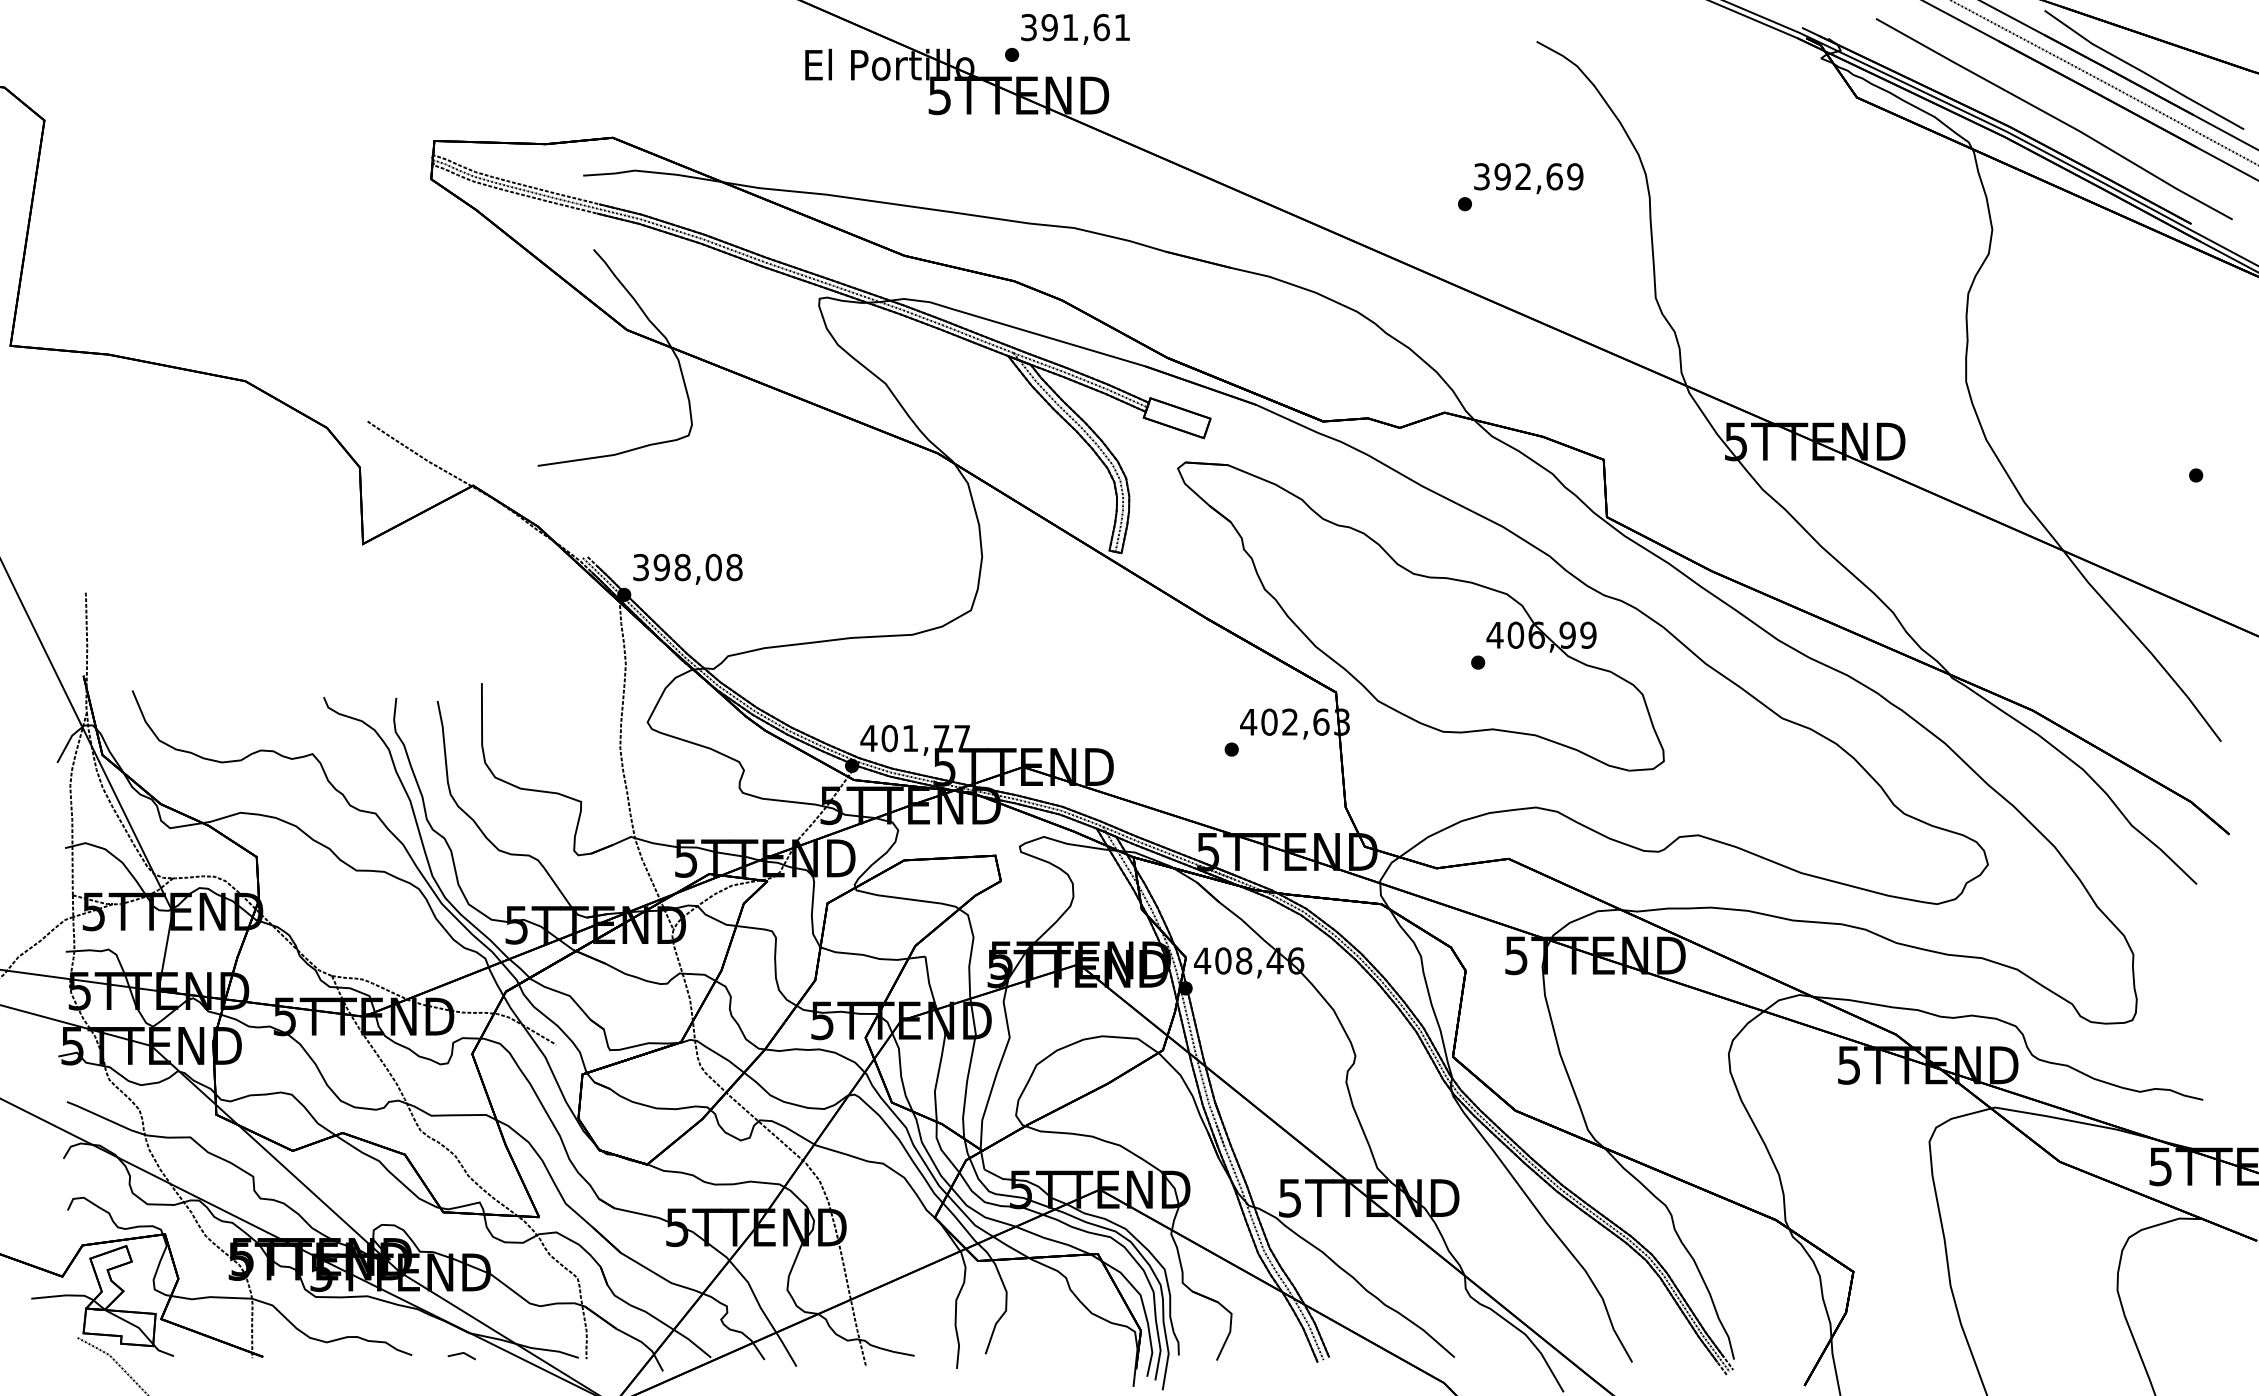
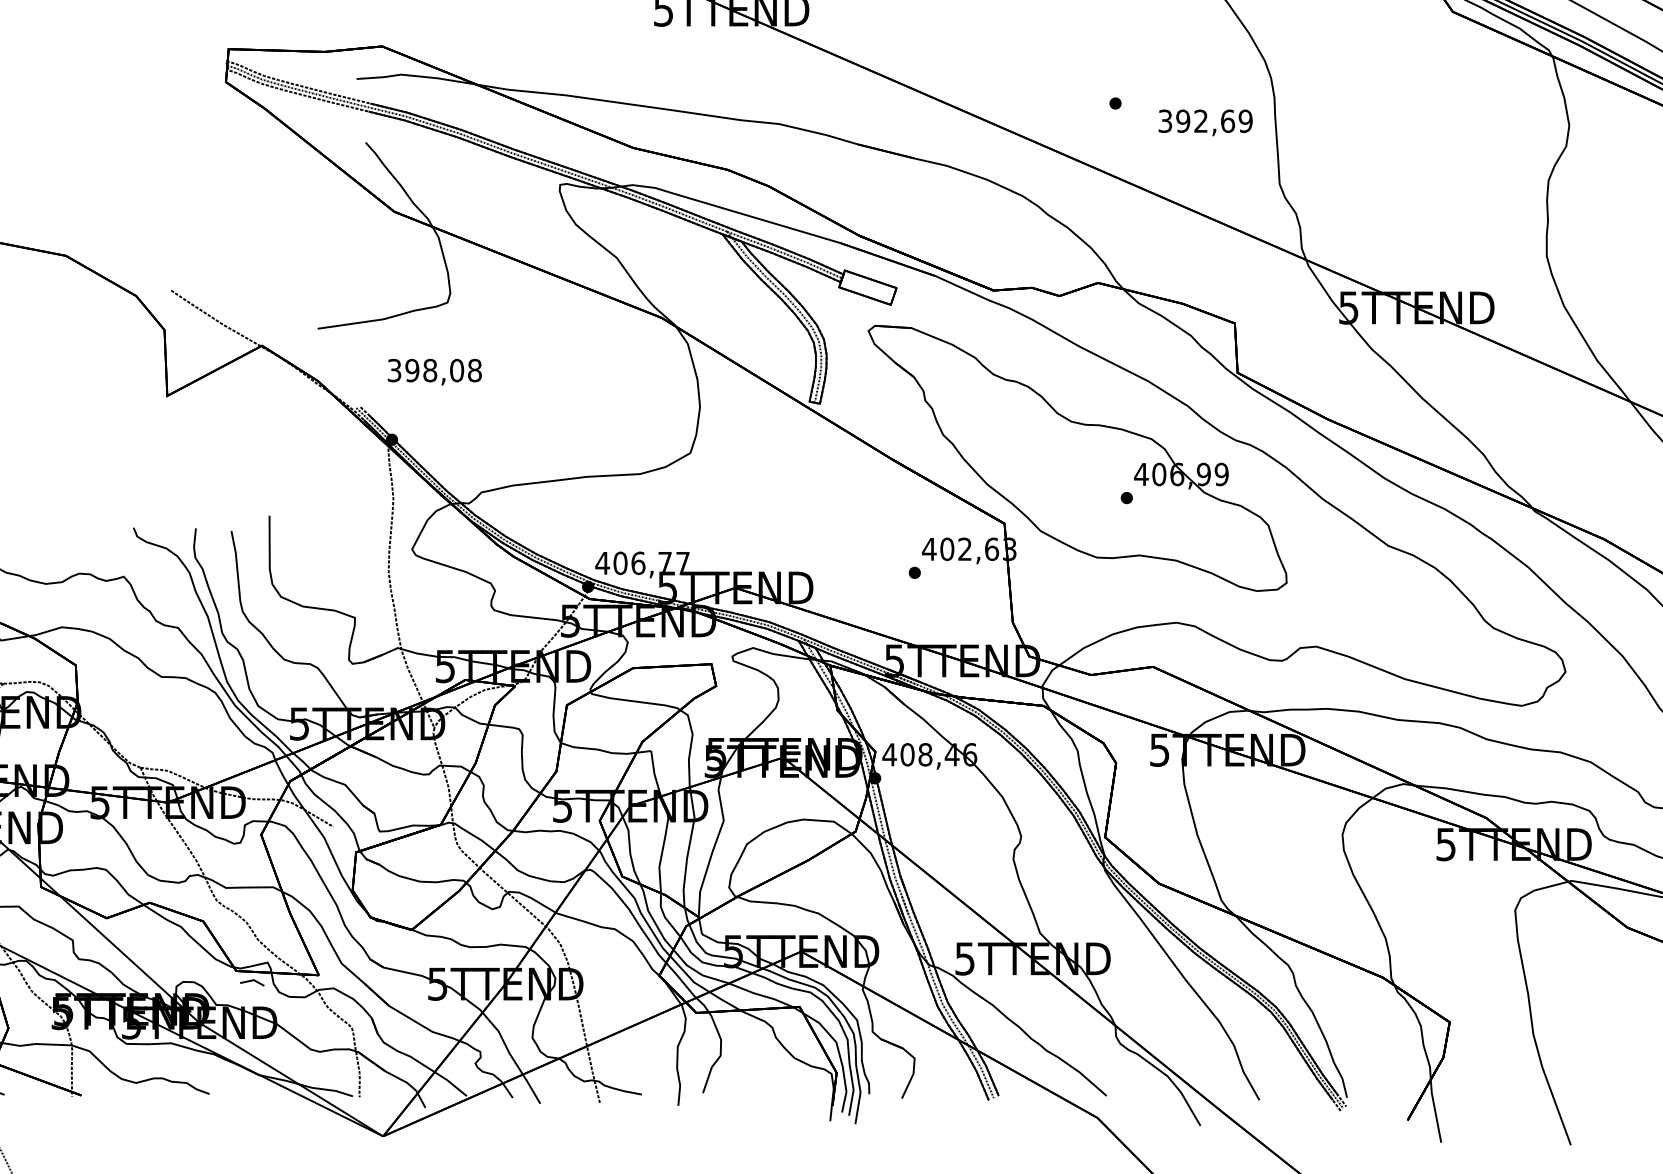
text: (1528, 178) -> (1205, 122), moved
text: (687, 568) -> (434, 371), moved
text: (910, 738) -> (638, 563), 401,77 -> 406,77
line: (461, 1354) -> (252, 981), moved

